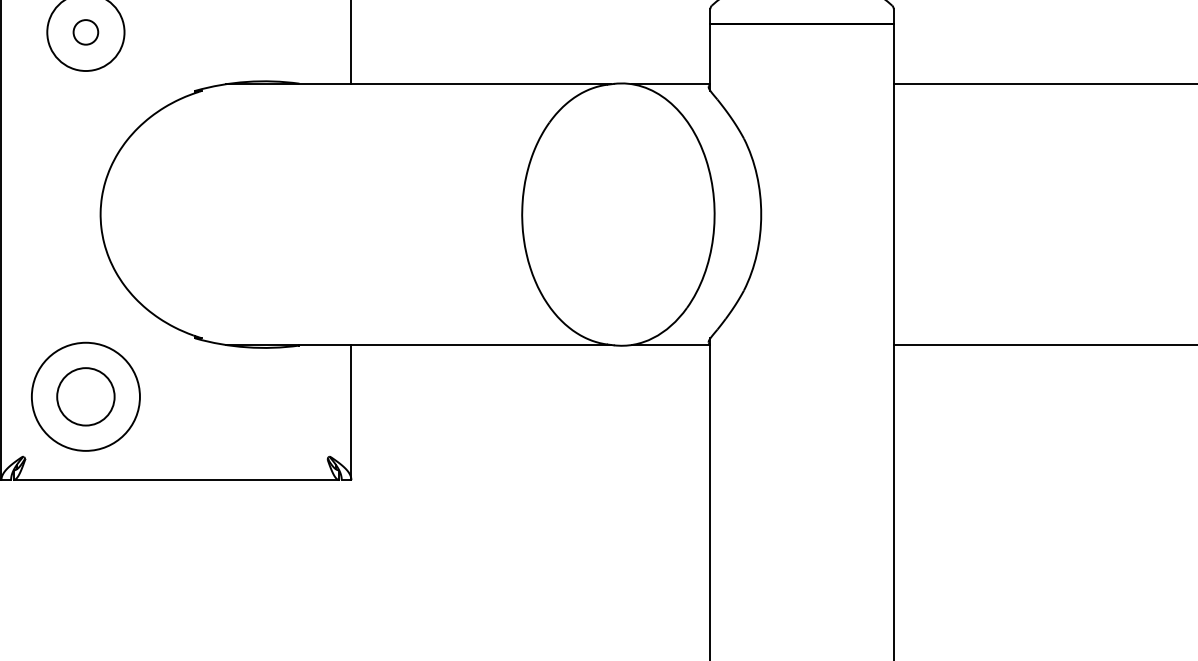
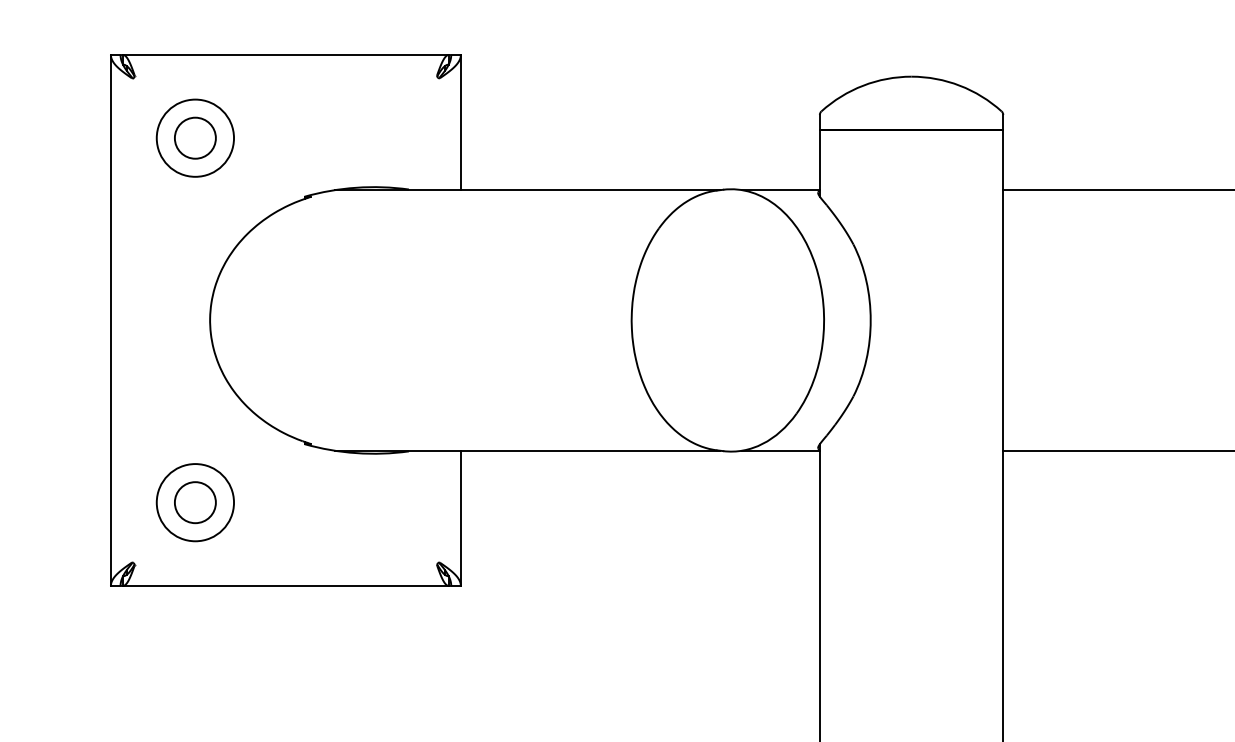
circle: (85, 31) -> (194, 137), size x1.67
circle: (85, 396) -> (194, 502), size x0.71
circle: (86, 396) -> (195, 502), size x0.71

